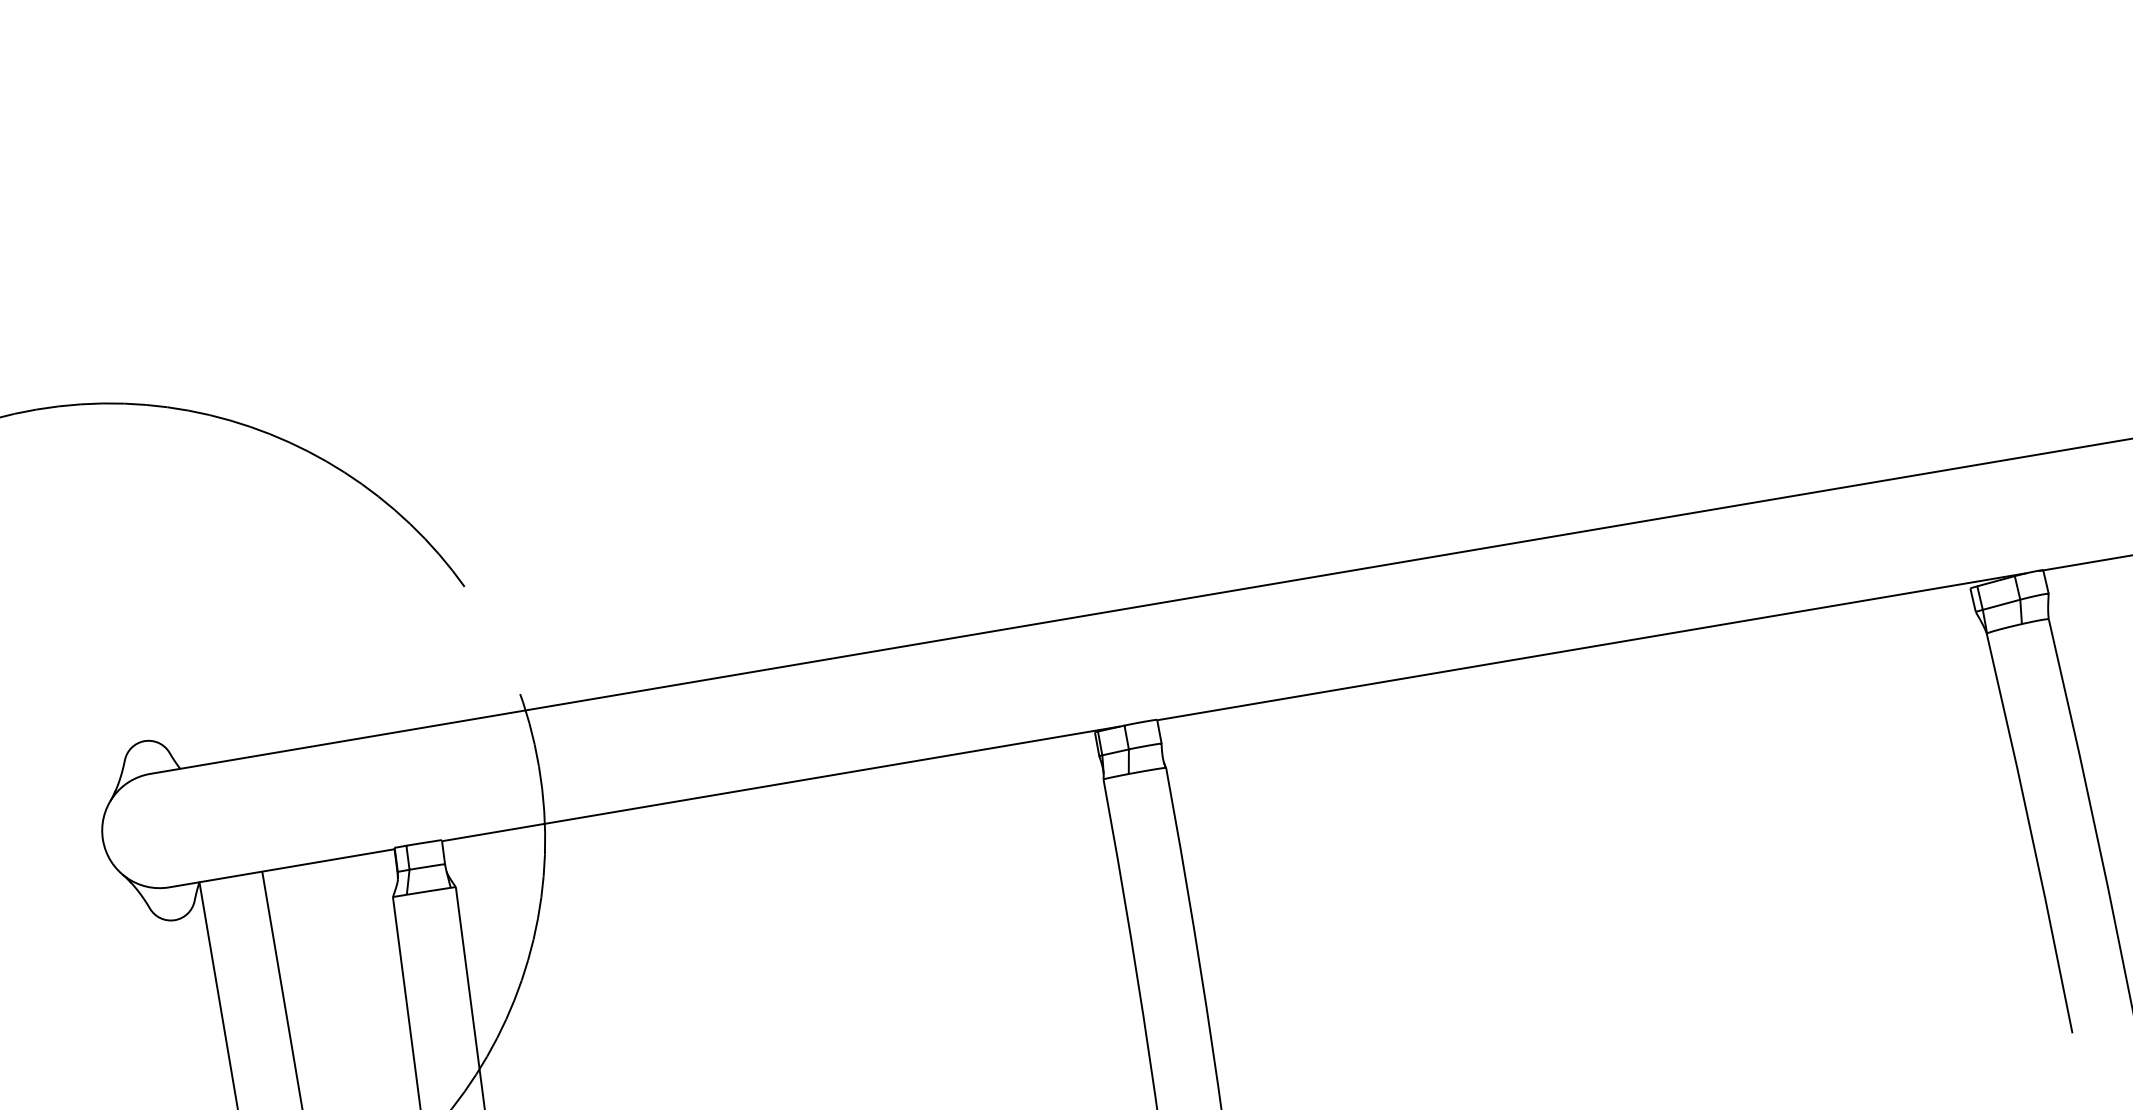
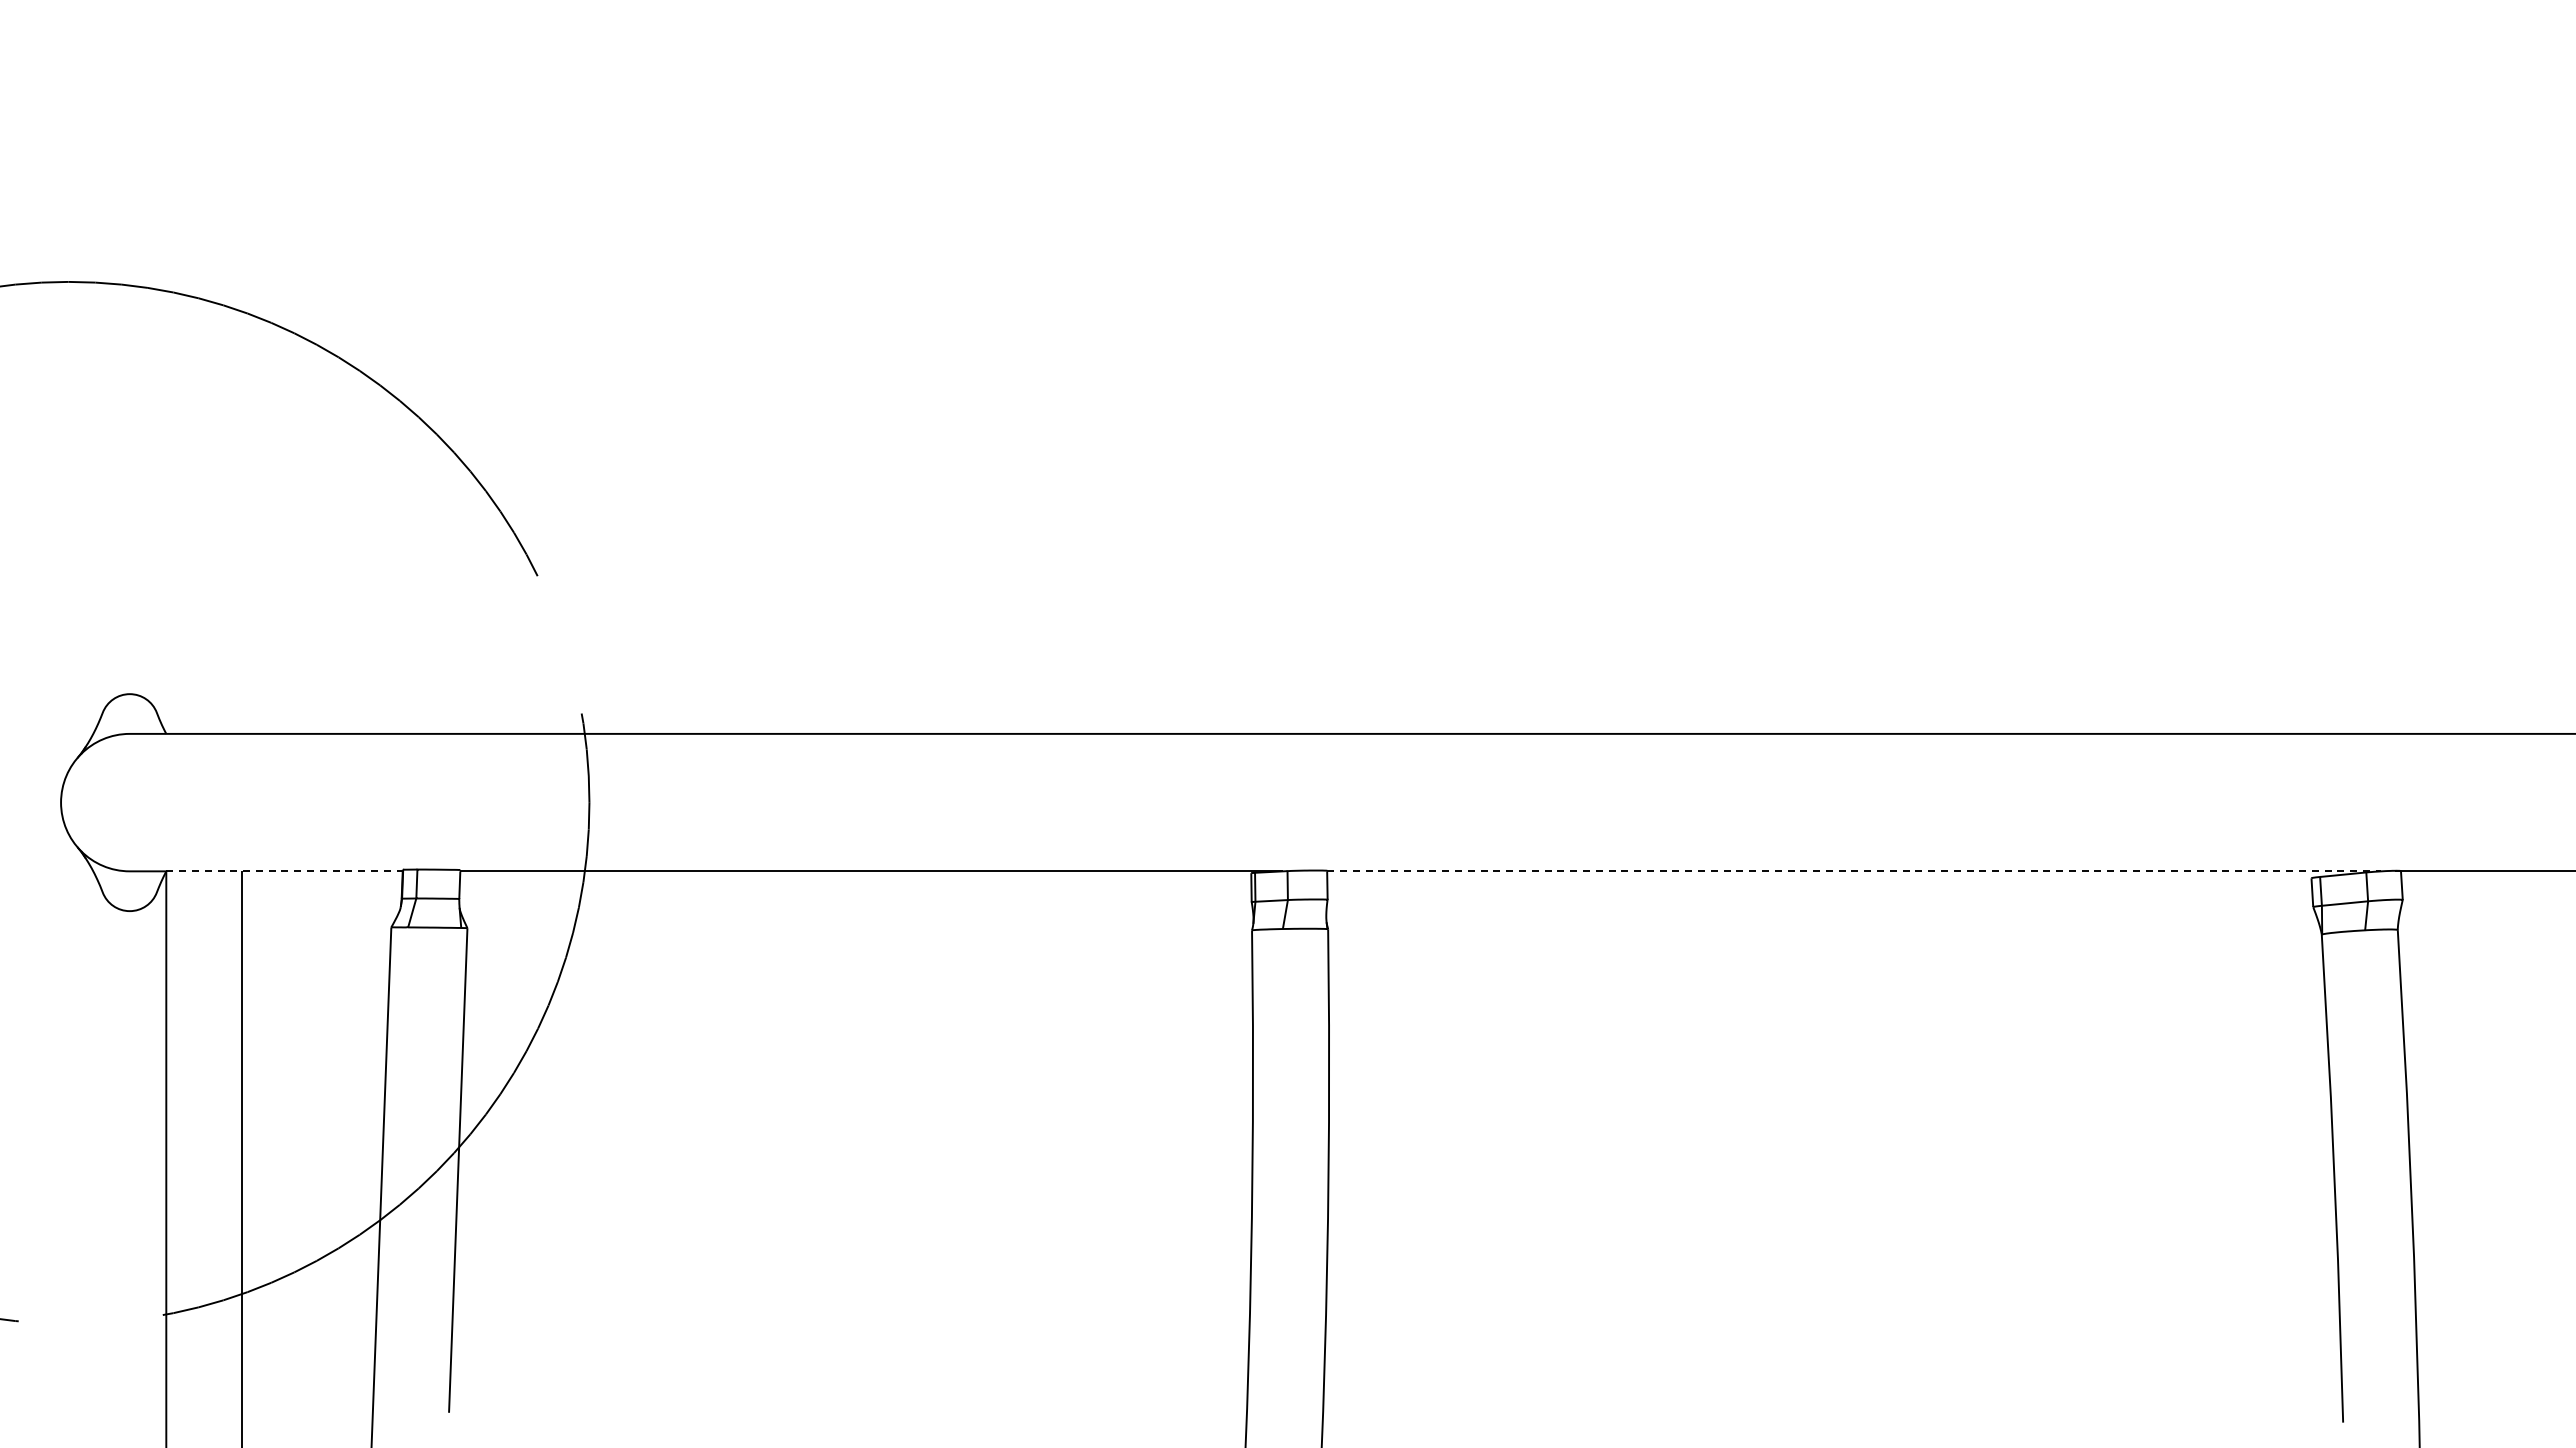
line: (1591, 646) -> (1853, 871), solid -> dashed
line: (297, 865) -> (285, 871), solid -> dashed

